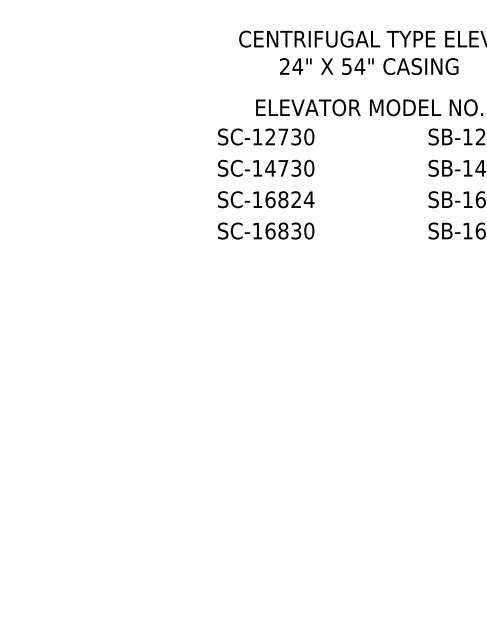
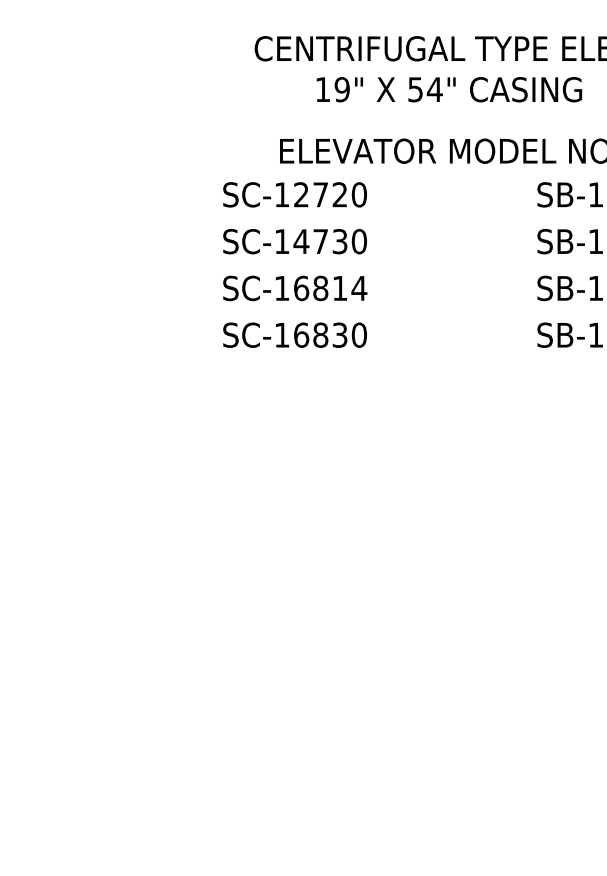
text: (291, 66) -> (332, 89), 24" -> 19"
text: (296, 137) -> (340, 195), SC-12730 -> SC-12720
text: (295, 199) -> (338, 288), SC-16824 -> SC-16814

